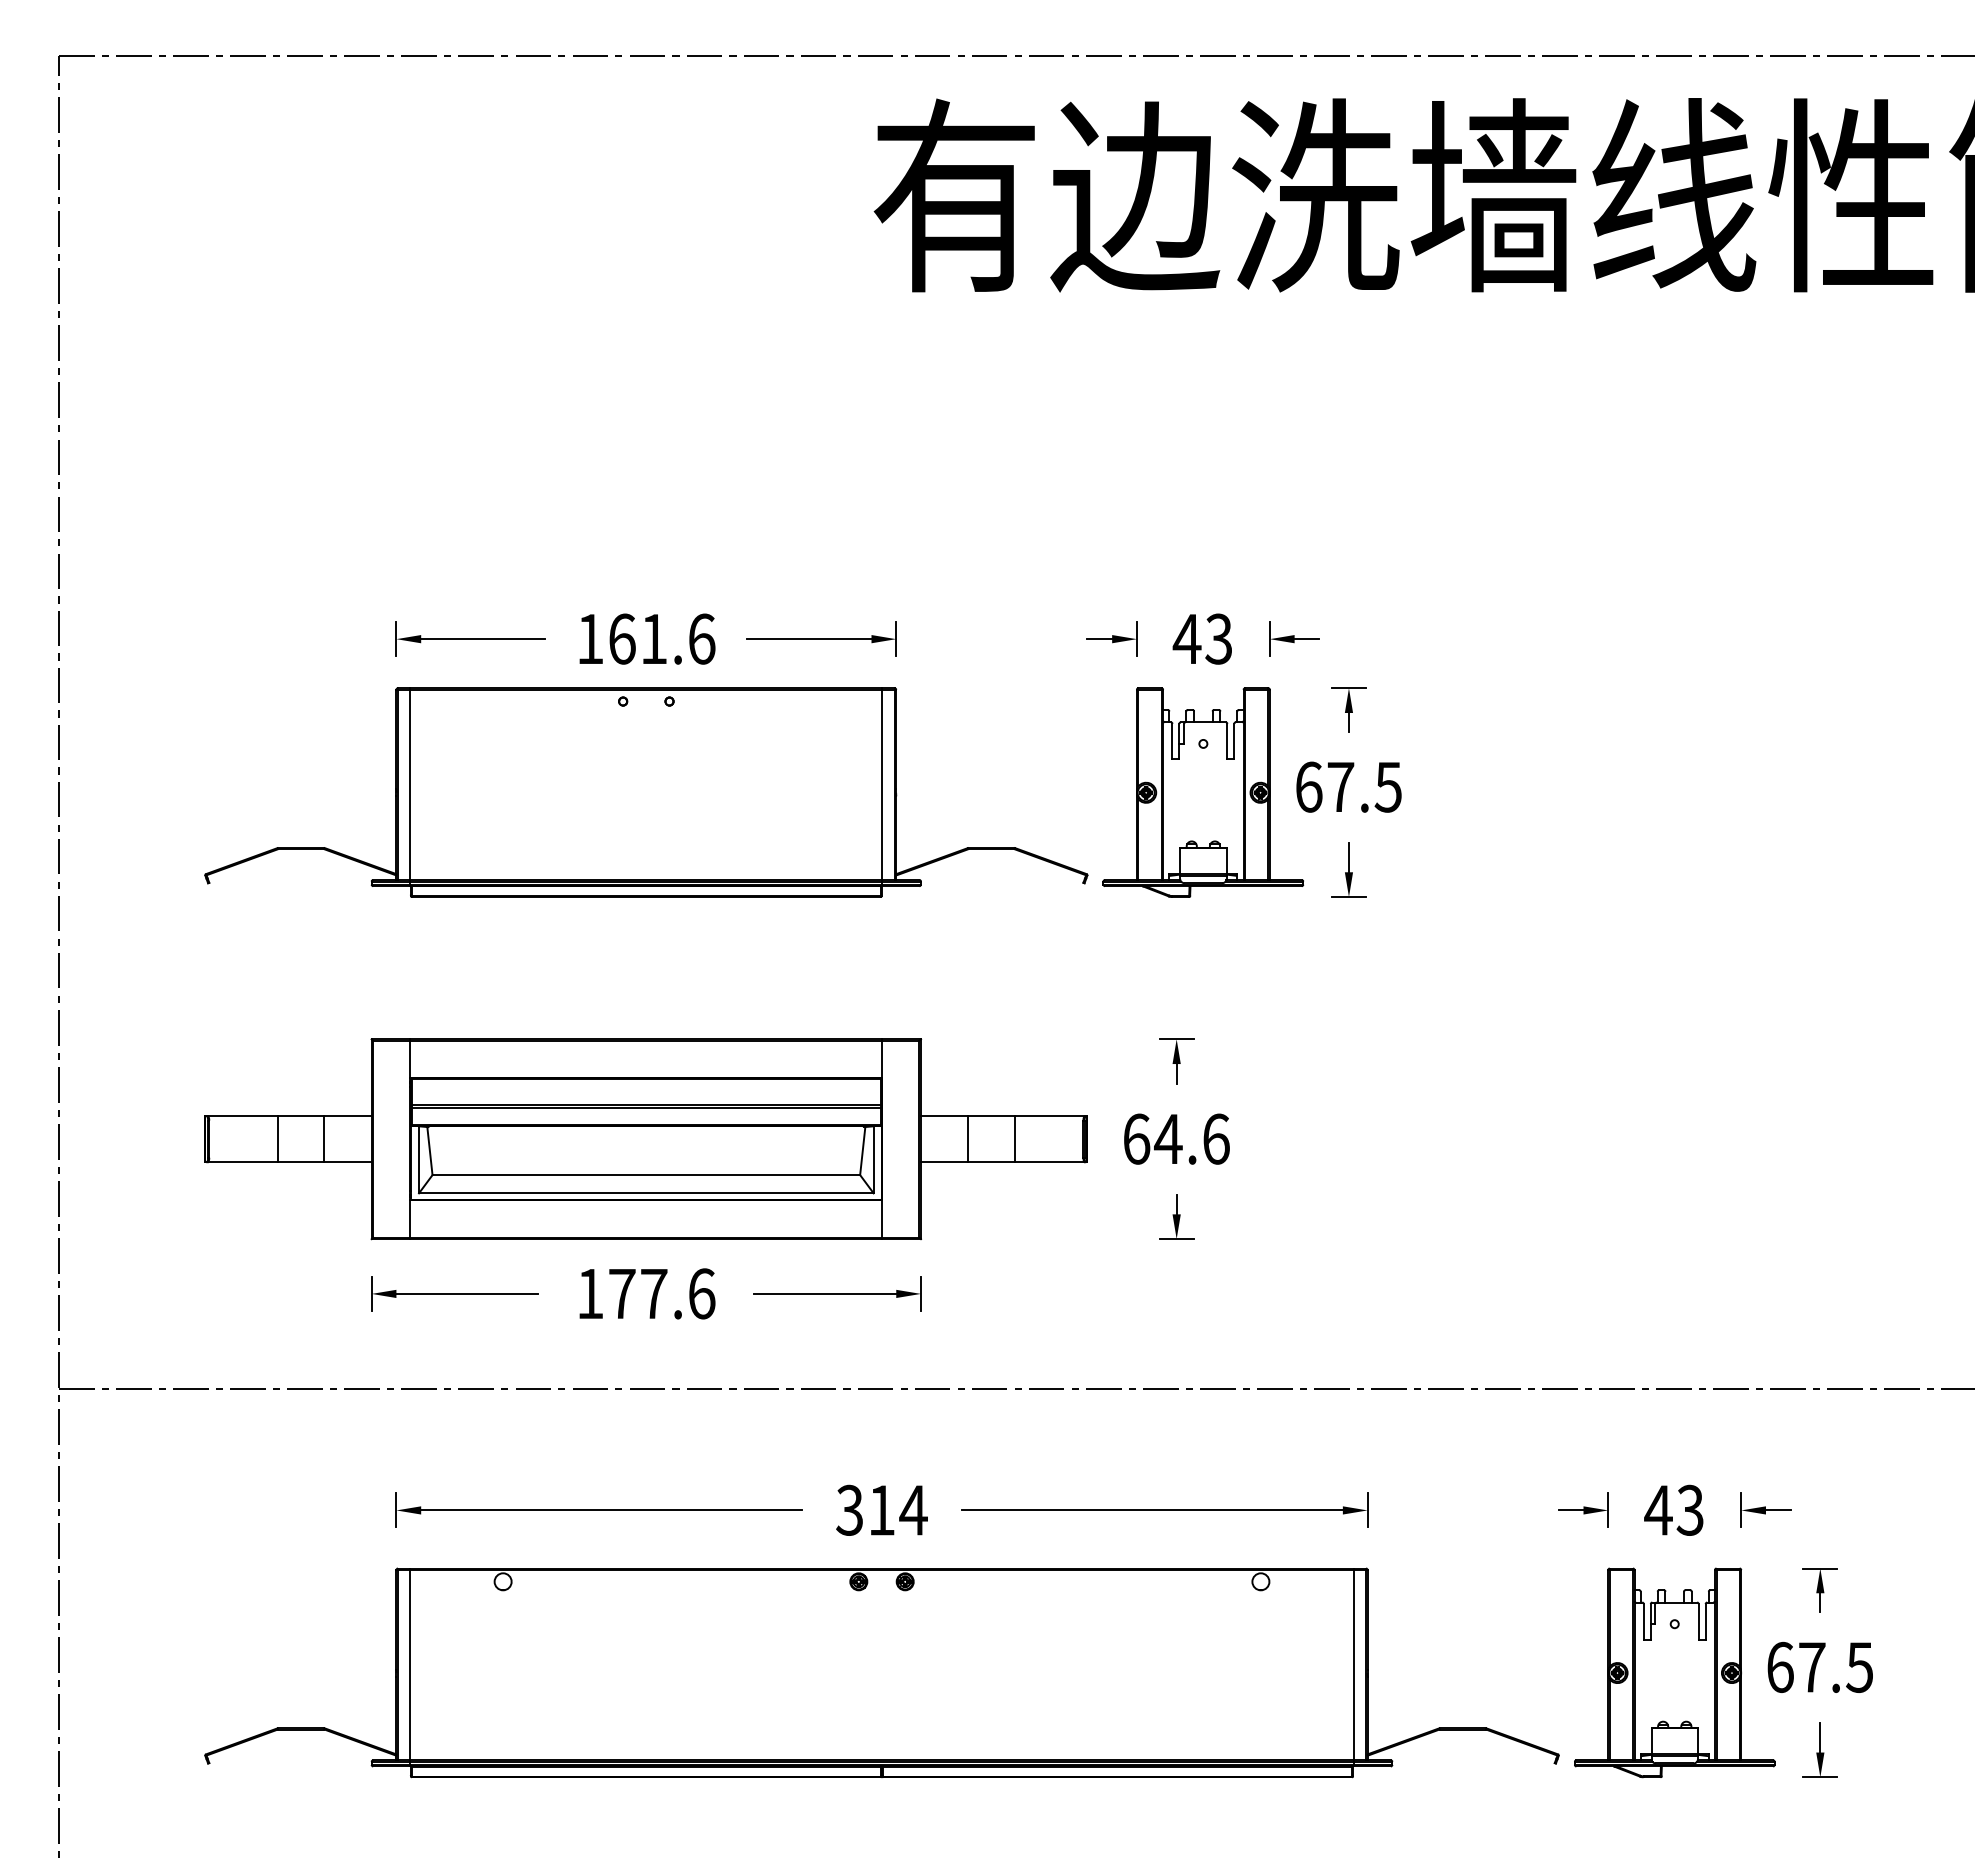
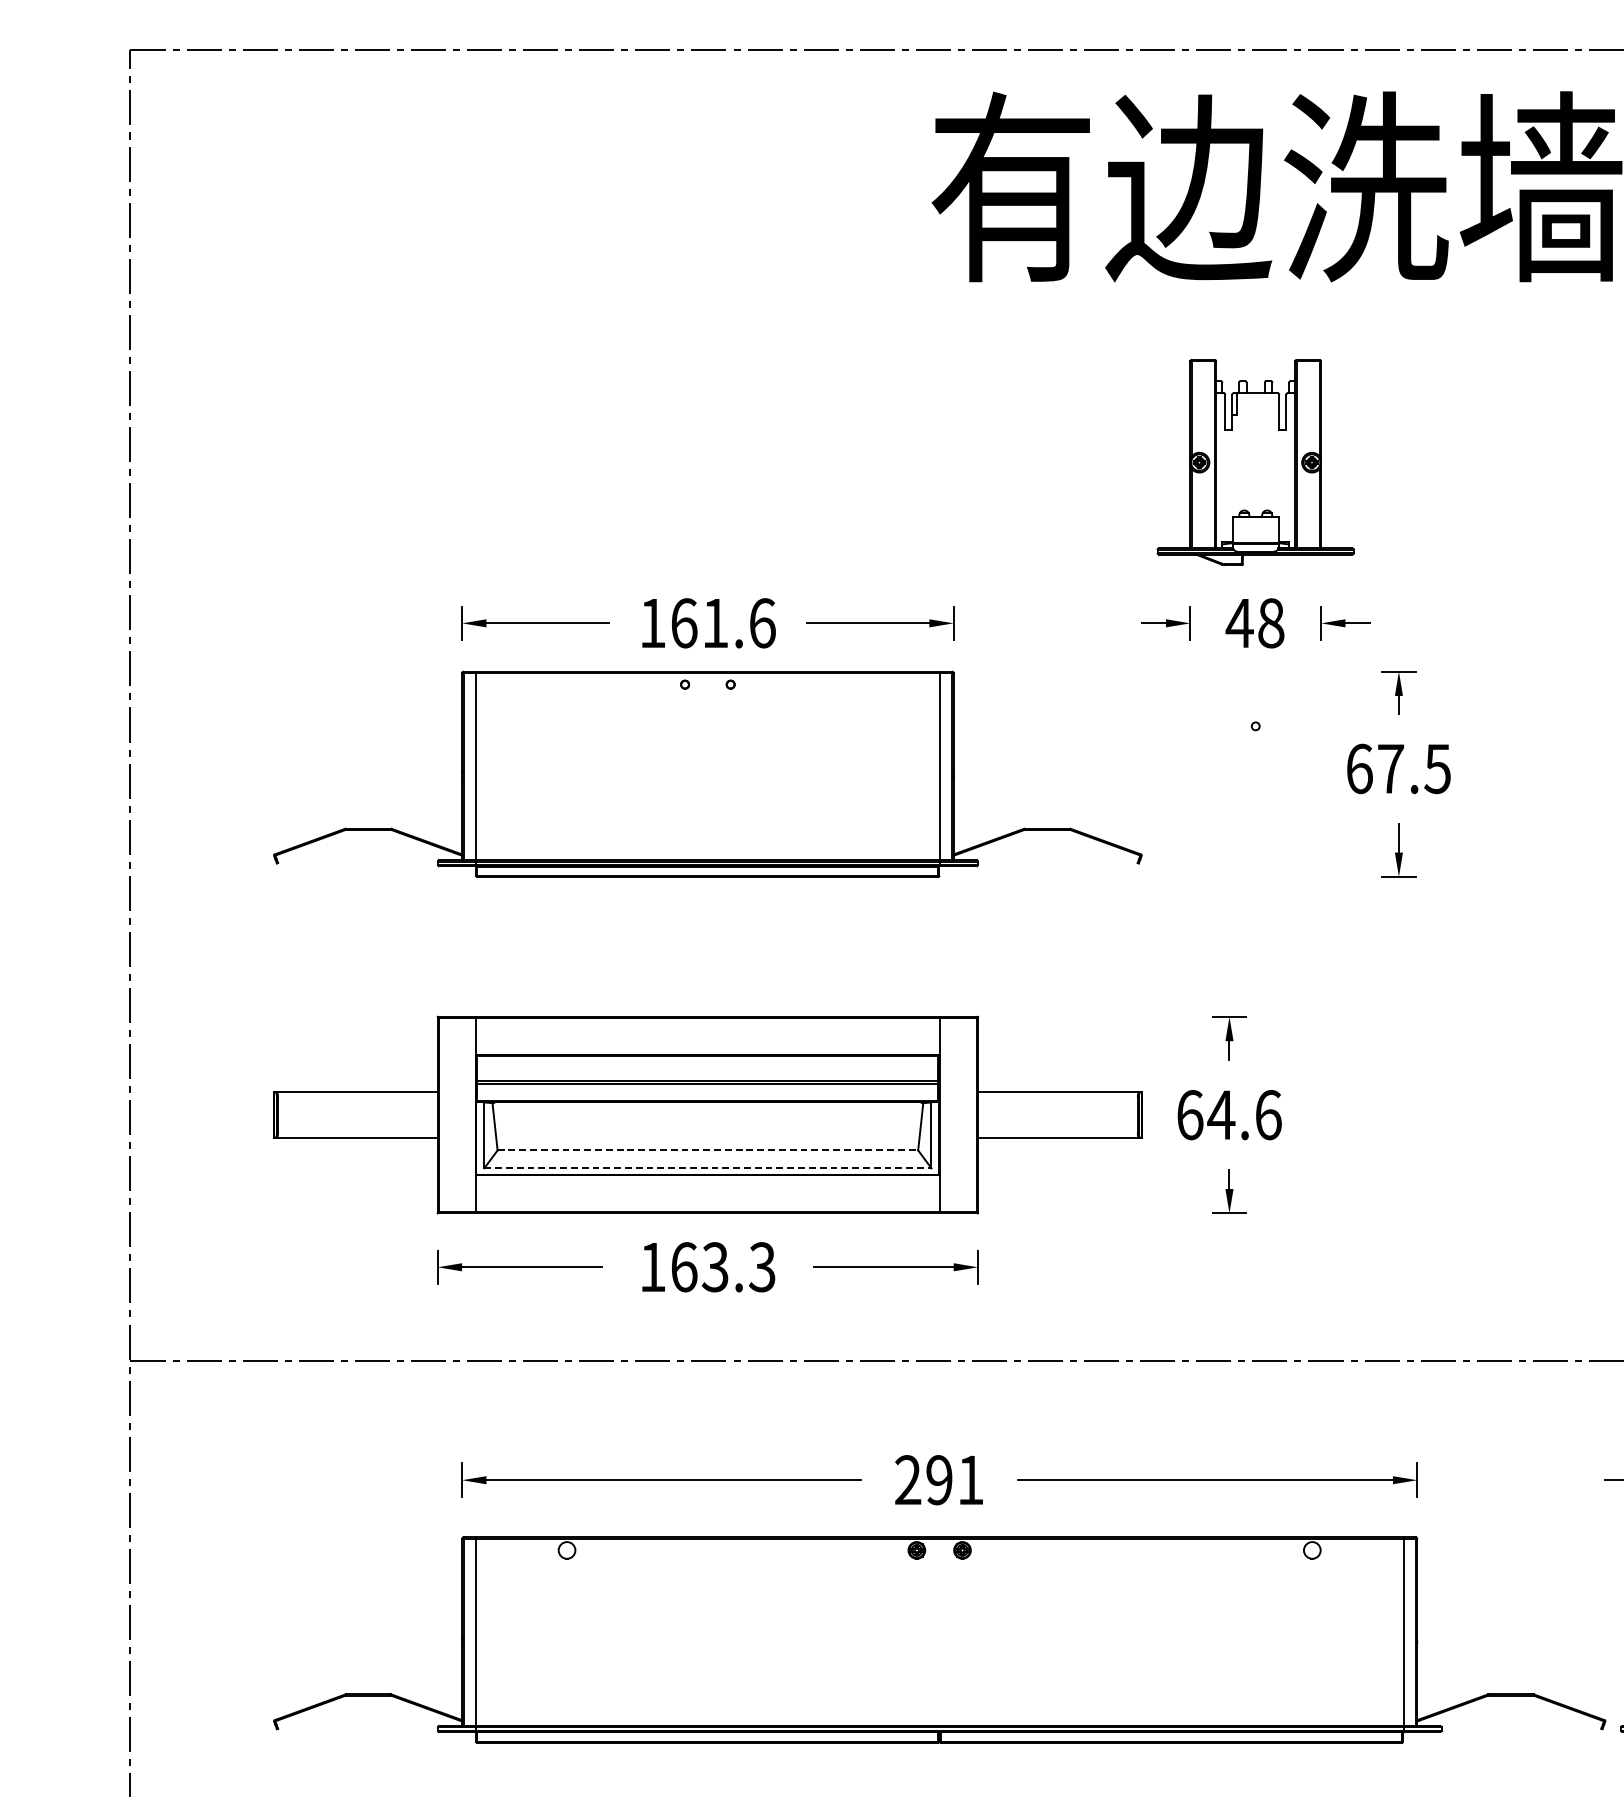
text: (1218, 638) -> (1270, 622), 43 -> 48
part: (1203, 792) -> (1255, 462), moved
line: (278, 1139) -> (346, 1115), removed
line: (324, 1139) -> (391, 1115), removed
line: (968, 1139) -> (1024, 1115), removed
line: (1014, 1139) -> (1069, 1115), removed
line: (646, 1175) -> (708, 1150), solid -> dashed
line: (646, 1193) -> (708, 1168), solid -> dashed
text: (662, 1293) -> (723, 1266), 177.6 -> 163.3
text: (881, 1509) -> (939, 1479), 314 -> 291

